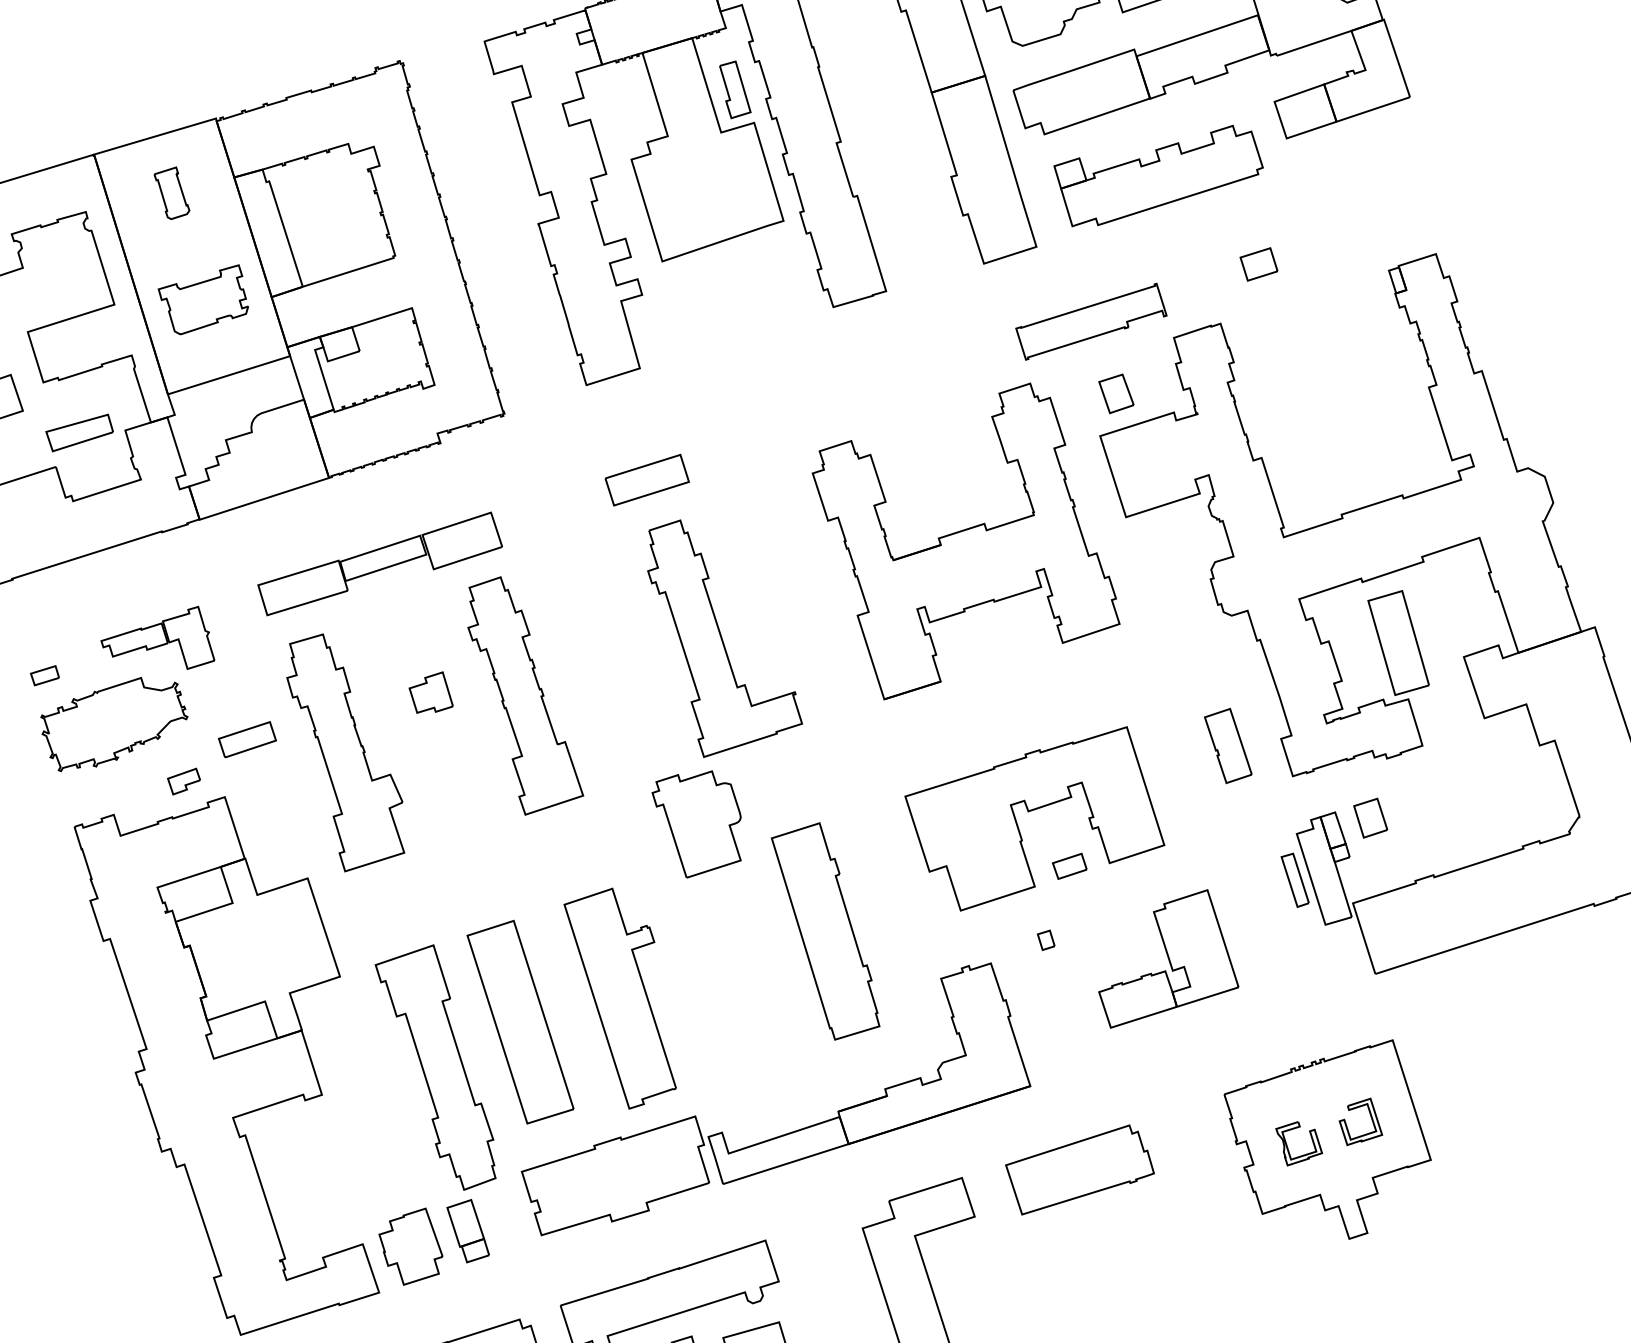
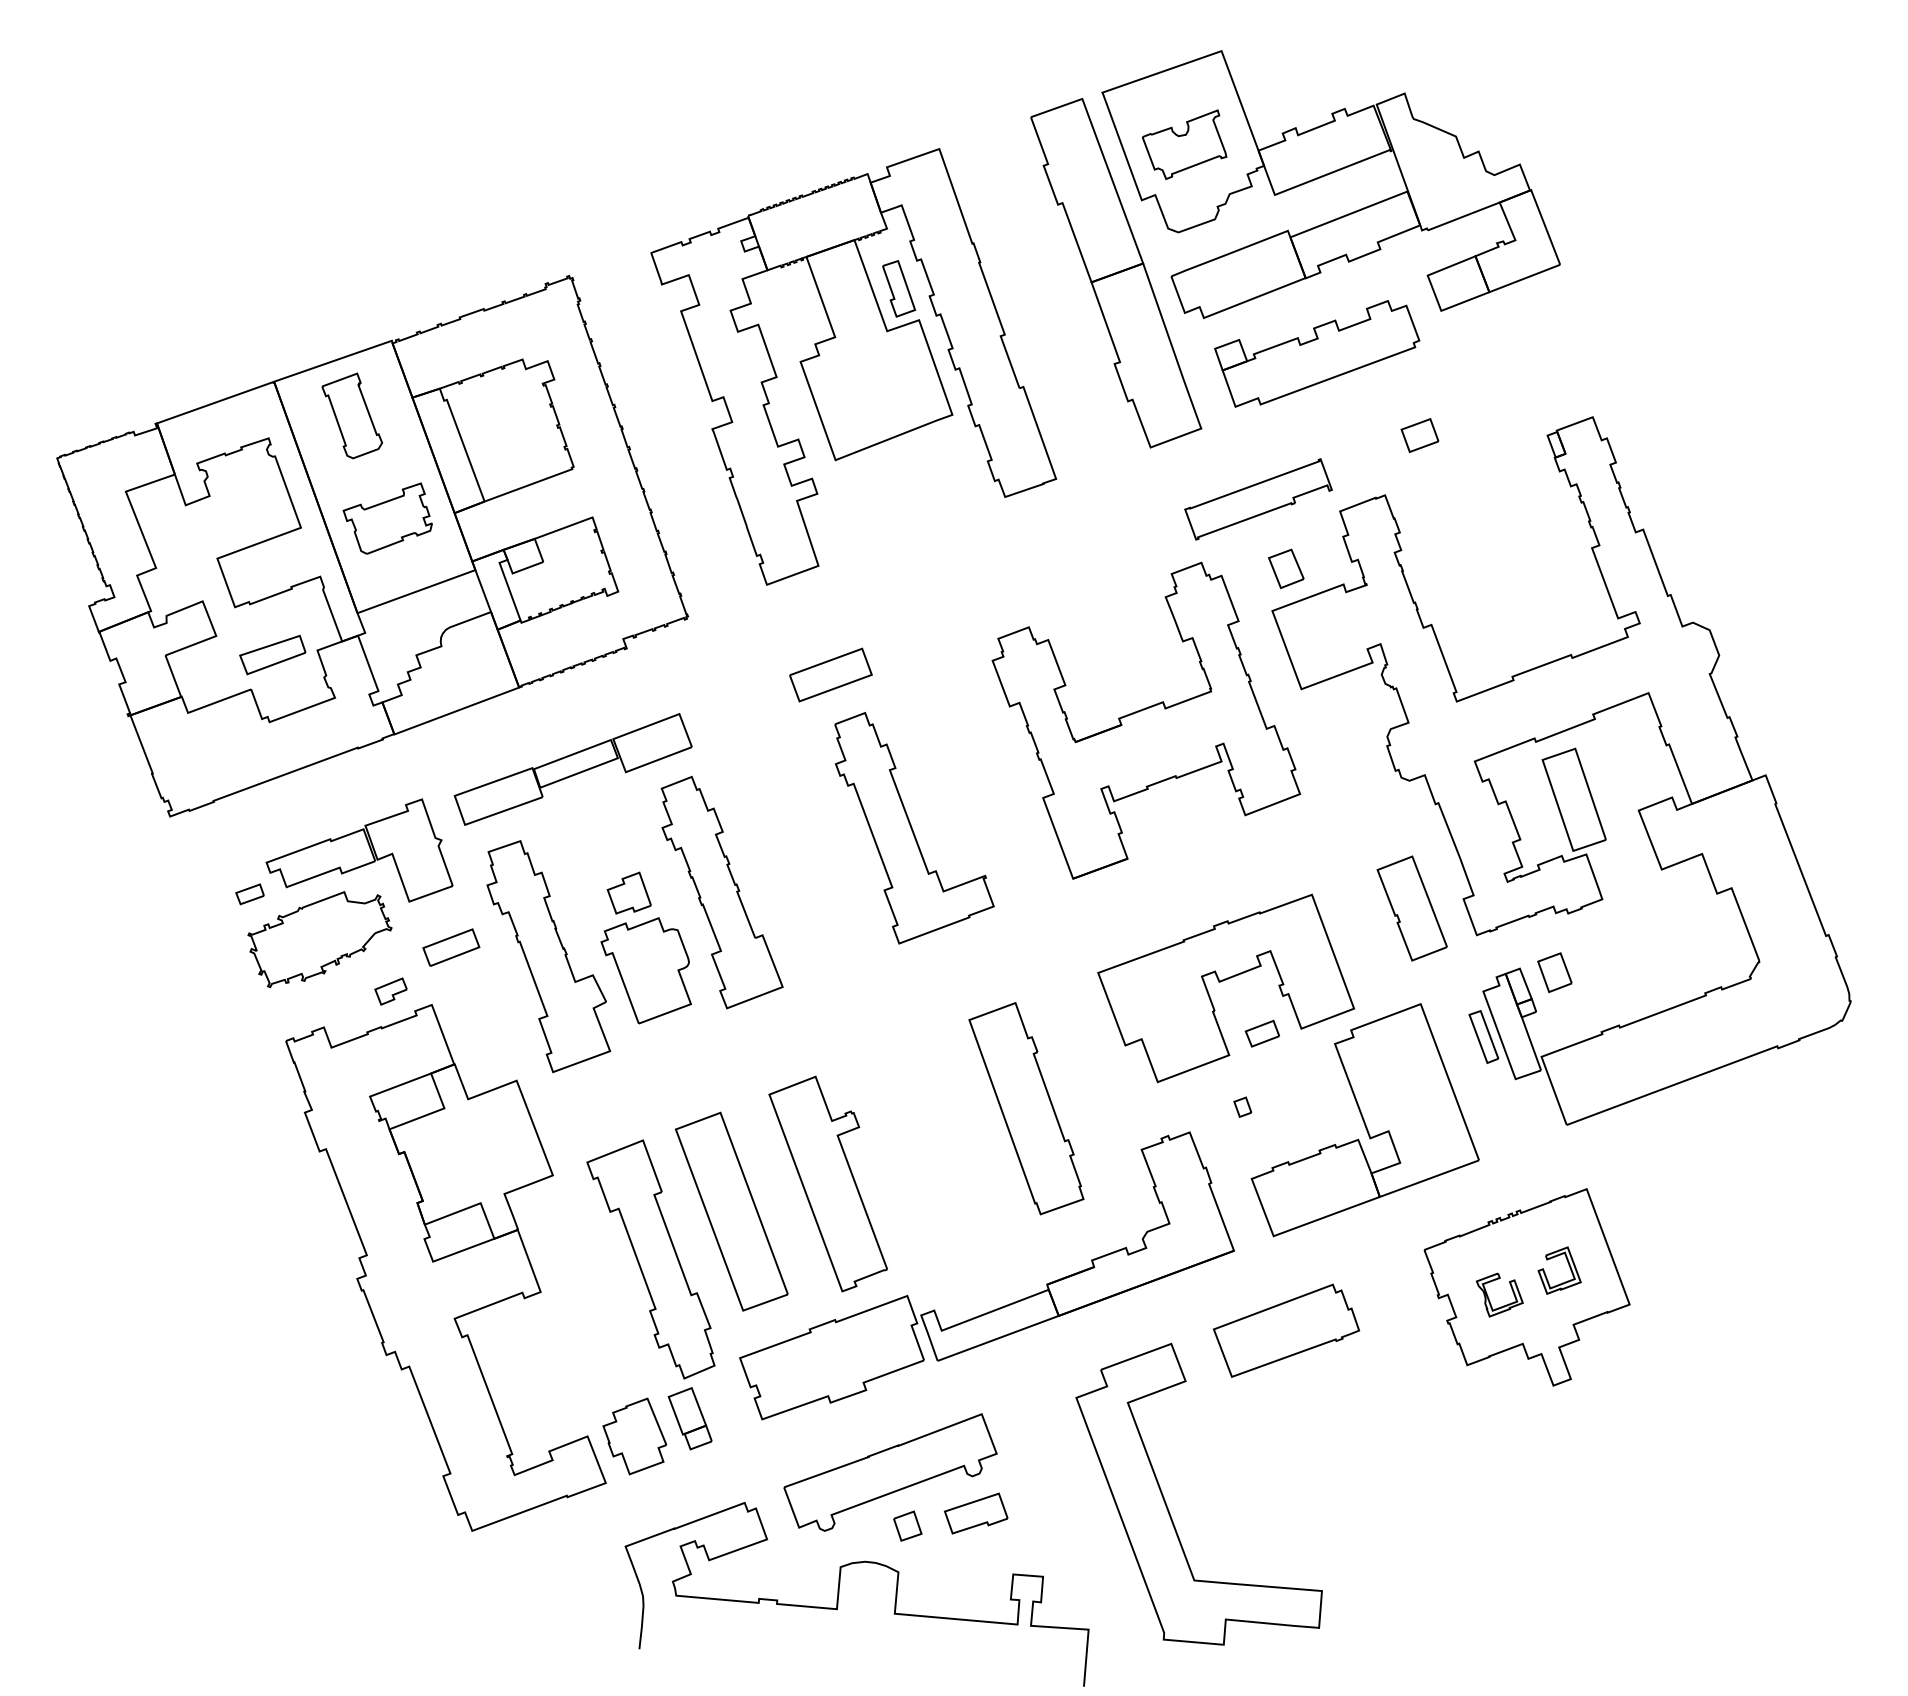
part: (171, 192) -> (351, 415), size x1.67
part: (158, 636) -> (359, 850), size x1.67
part: (1227, 745) -> (1411, 908), size x1.43
part: (696, 823) -> (645, 970), moved
part: (1169, 959) -> (1364, 1120), size x1.67

